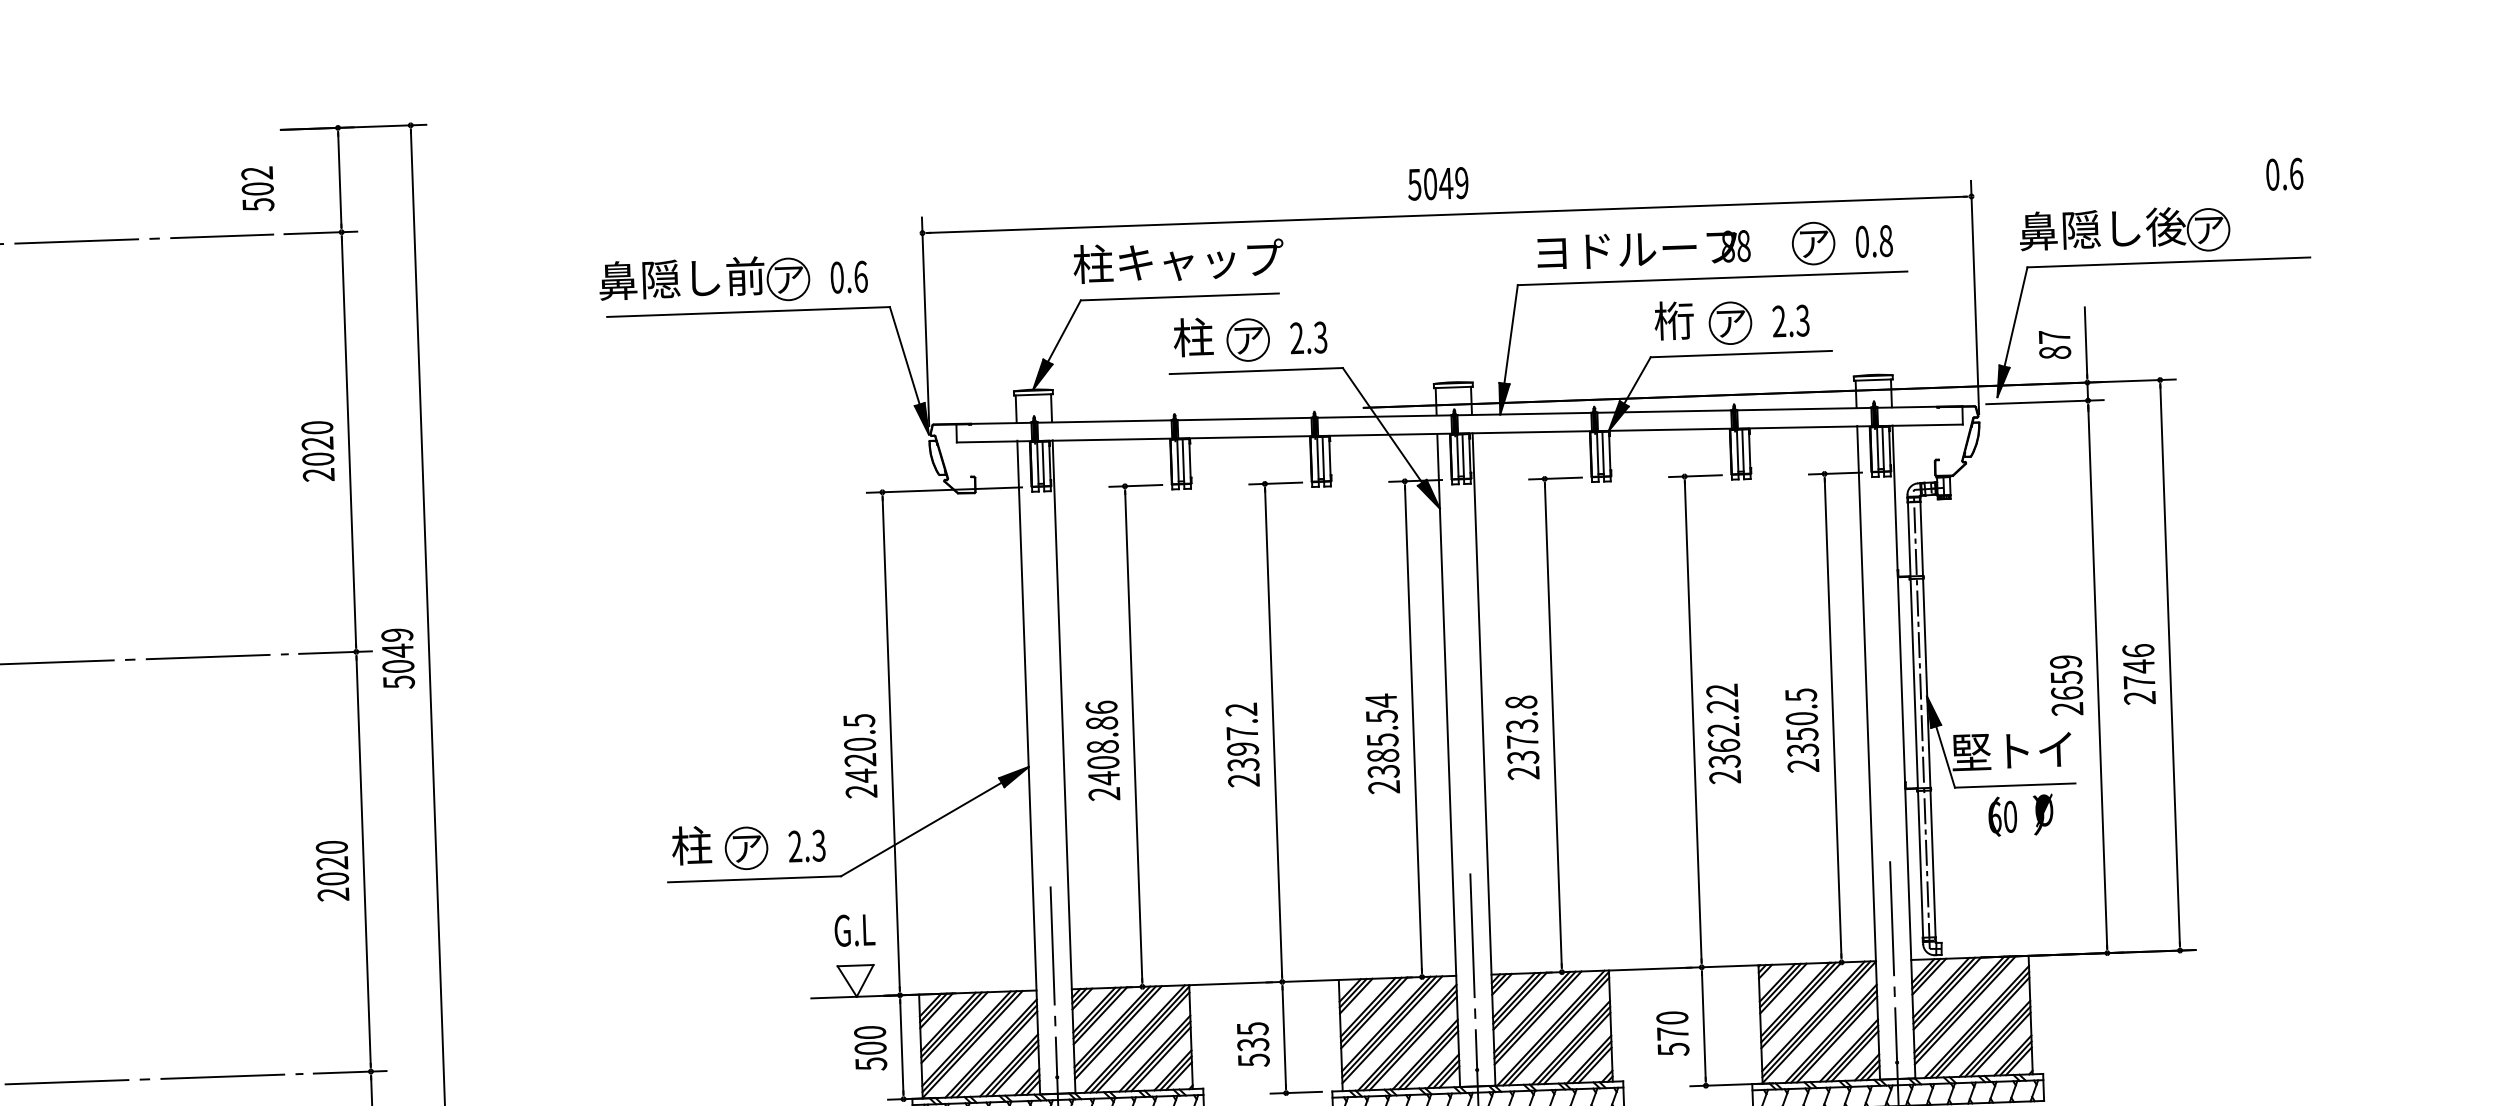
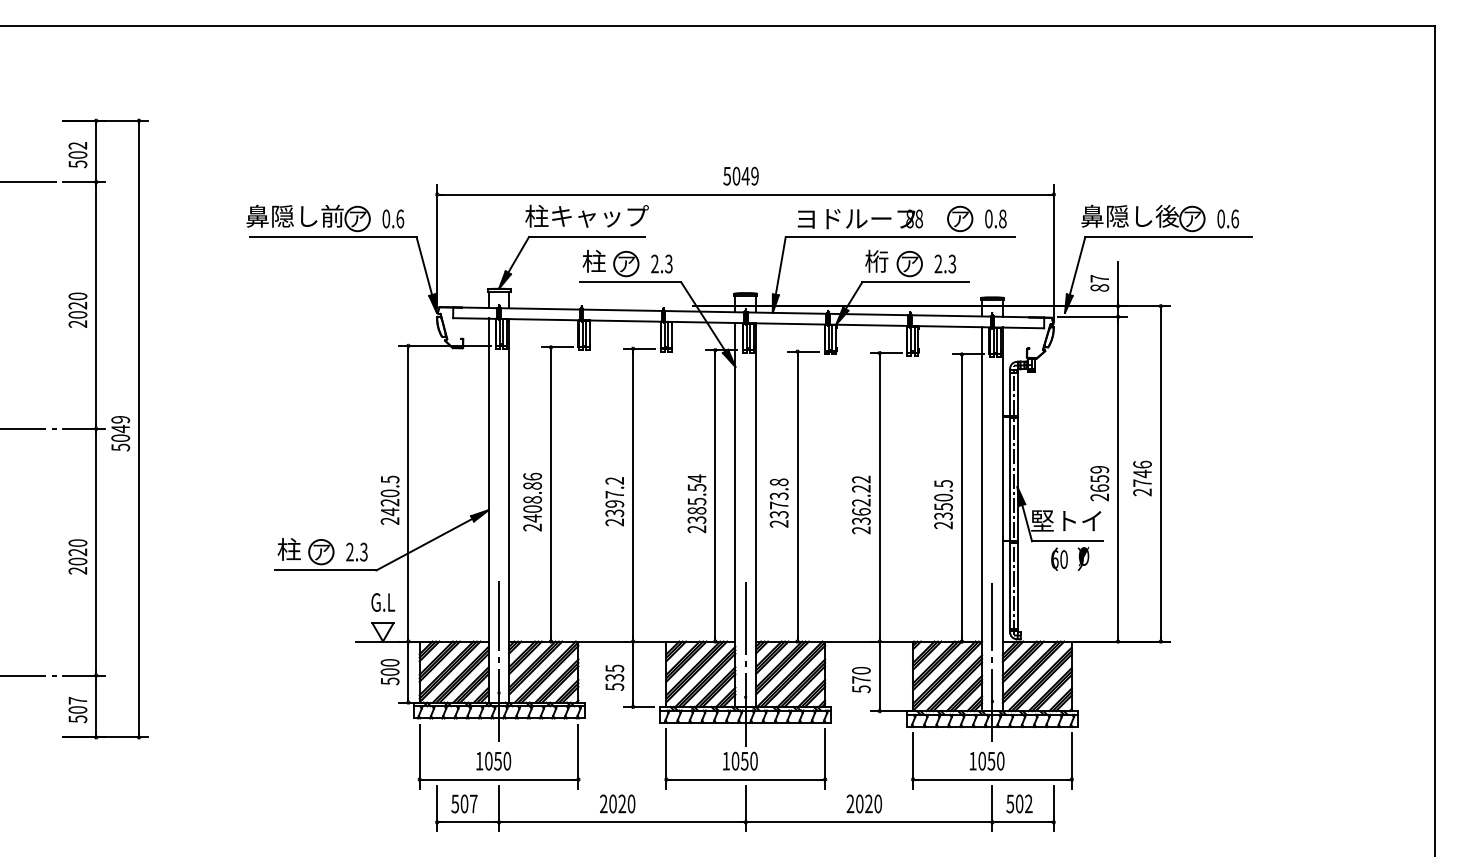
text: (2283, 173) -> (1227, 218), moved
text: (257, 189) -> (77, 155), moved
text: (1723, 733) -> (861, 504), moved

